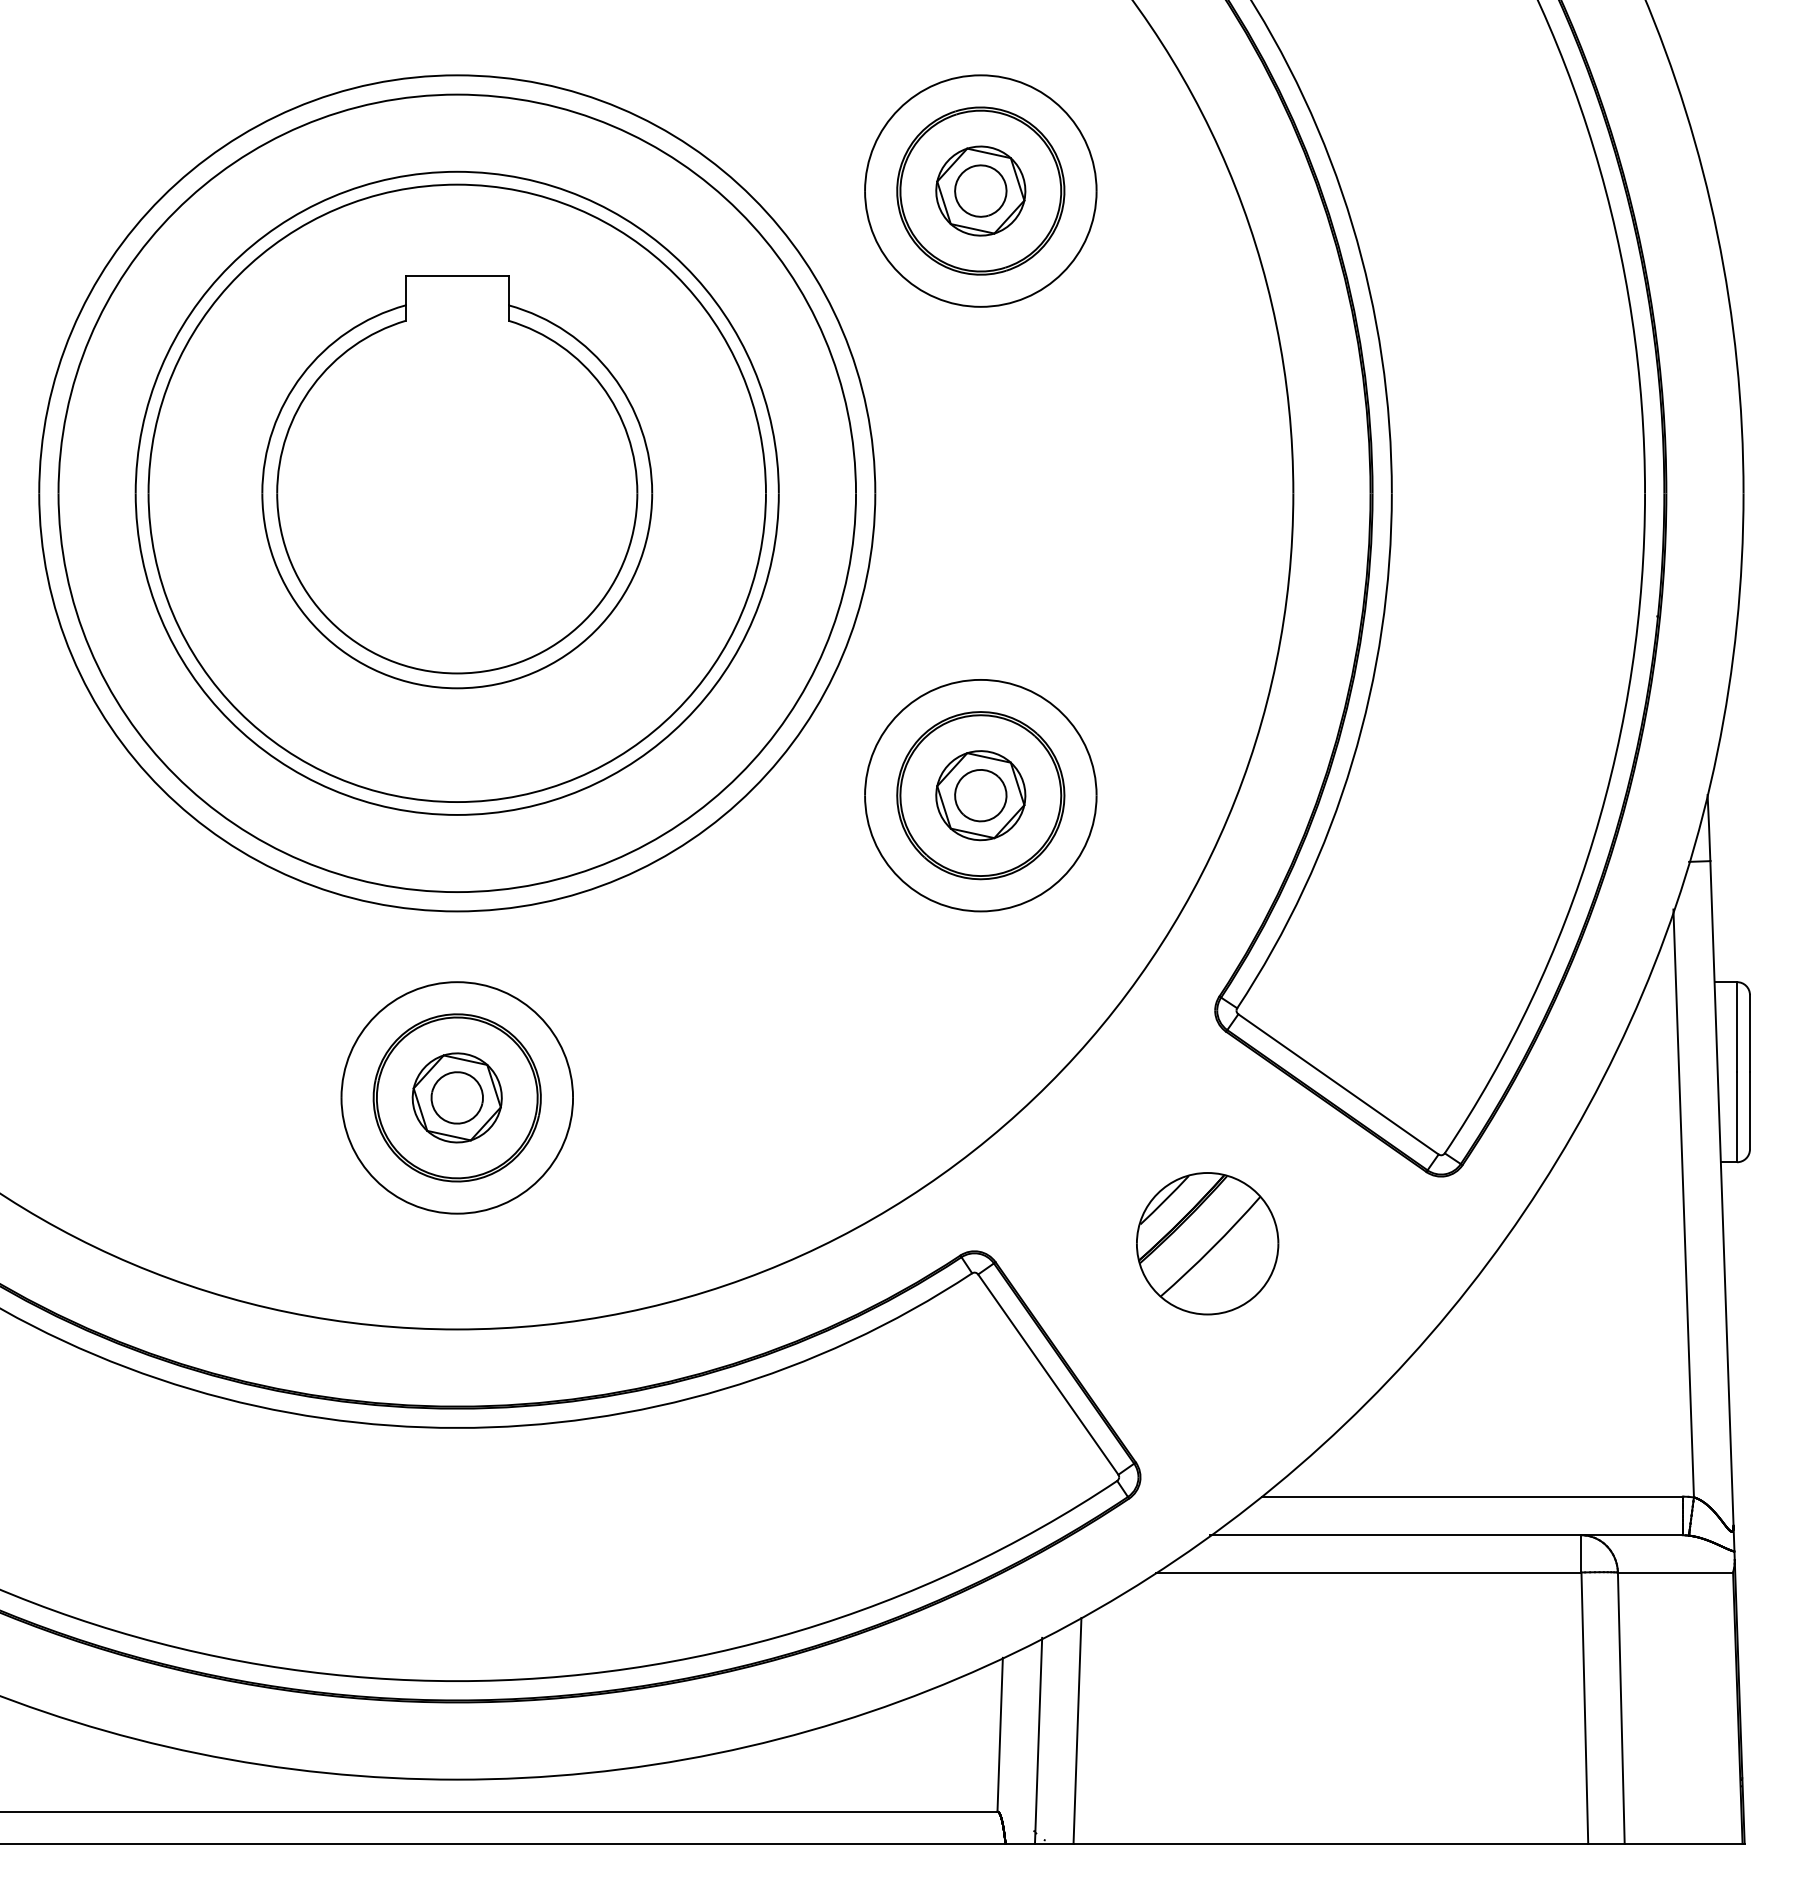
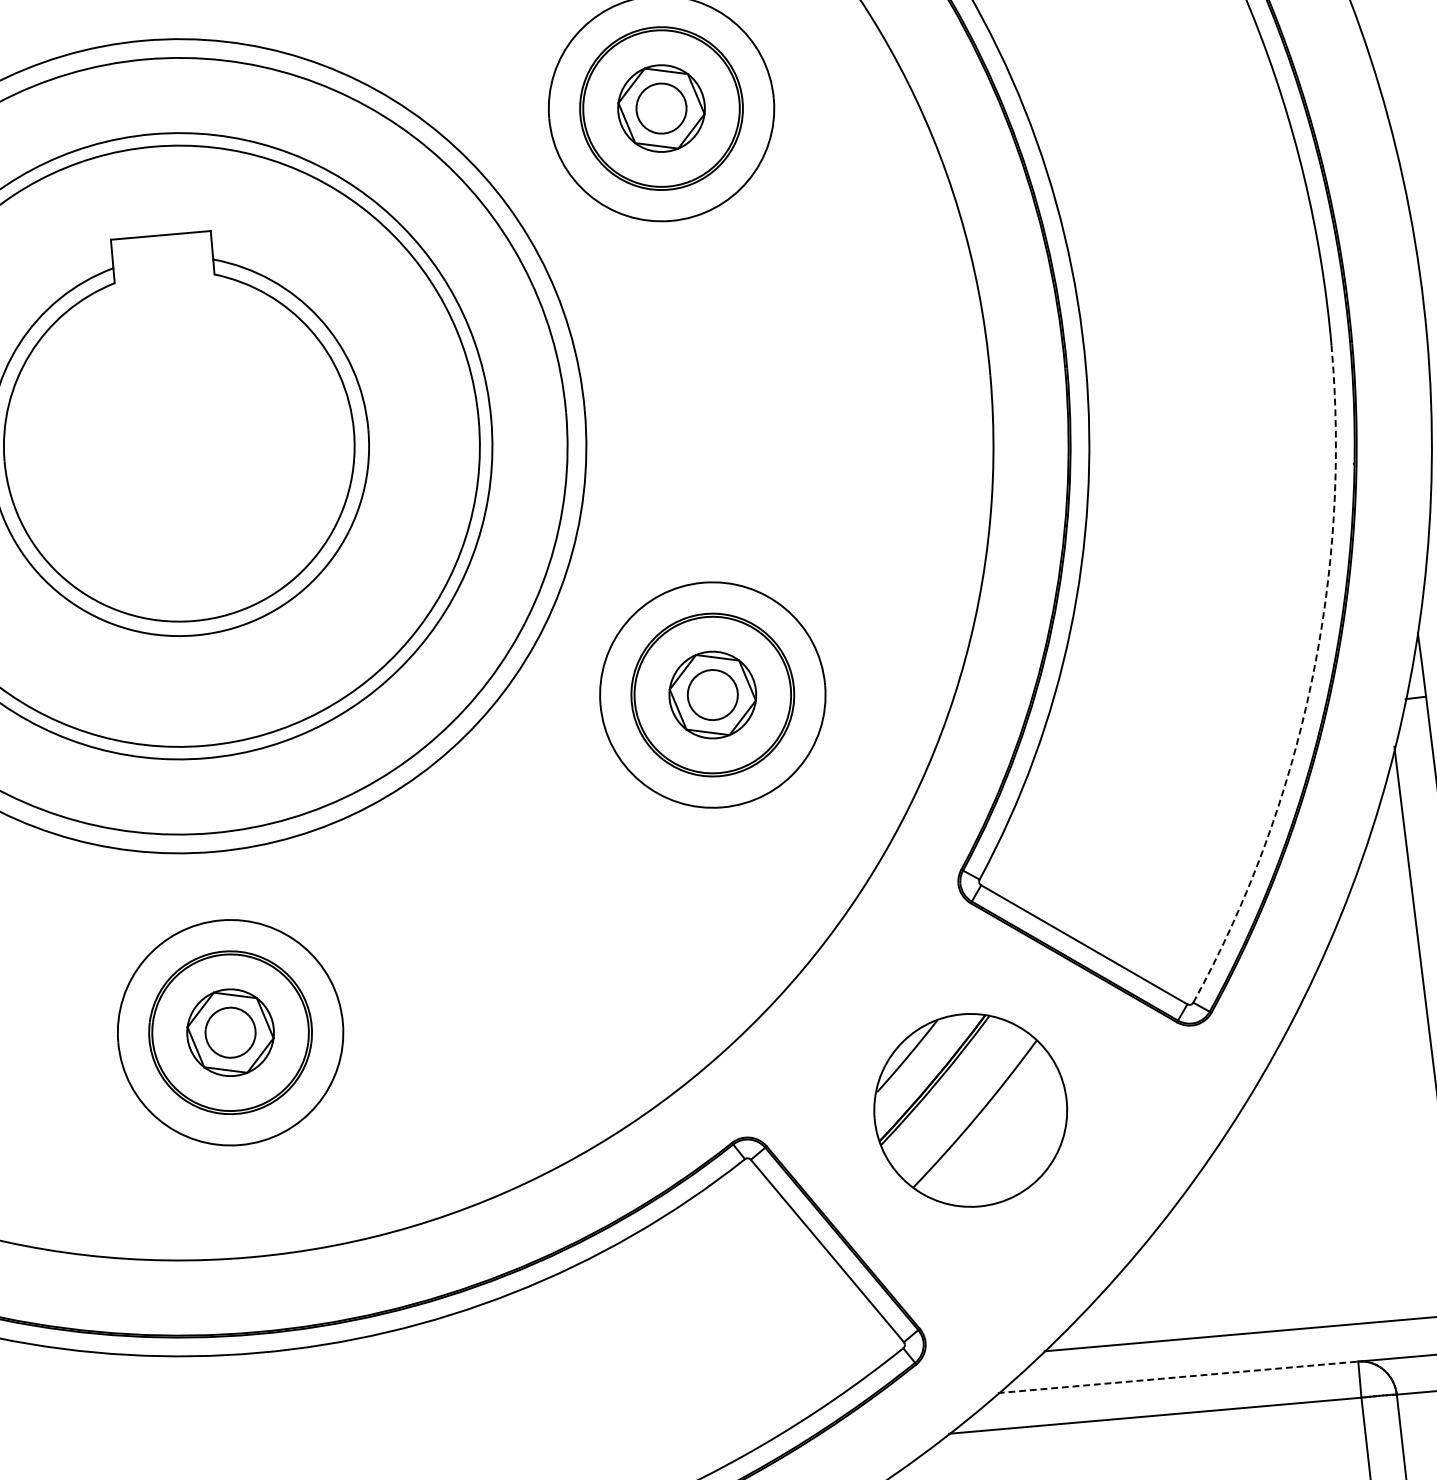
arc: (1593, 838) -> (1310, 684), solid -> dashed
part: (1207, 1243) -> (970, 1110), size x1.4
line: (1395, 1535) -> (1177, 1377), solid -> dashed

